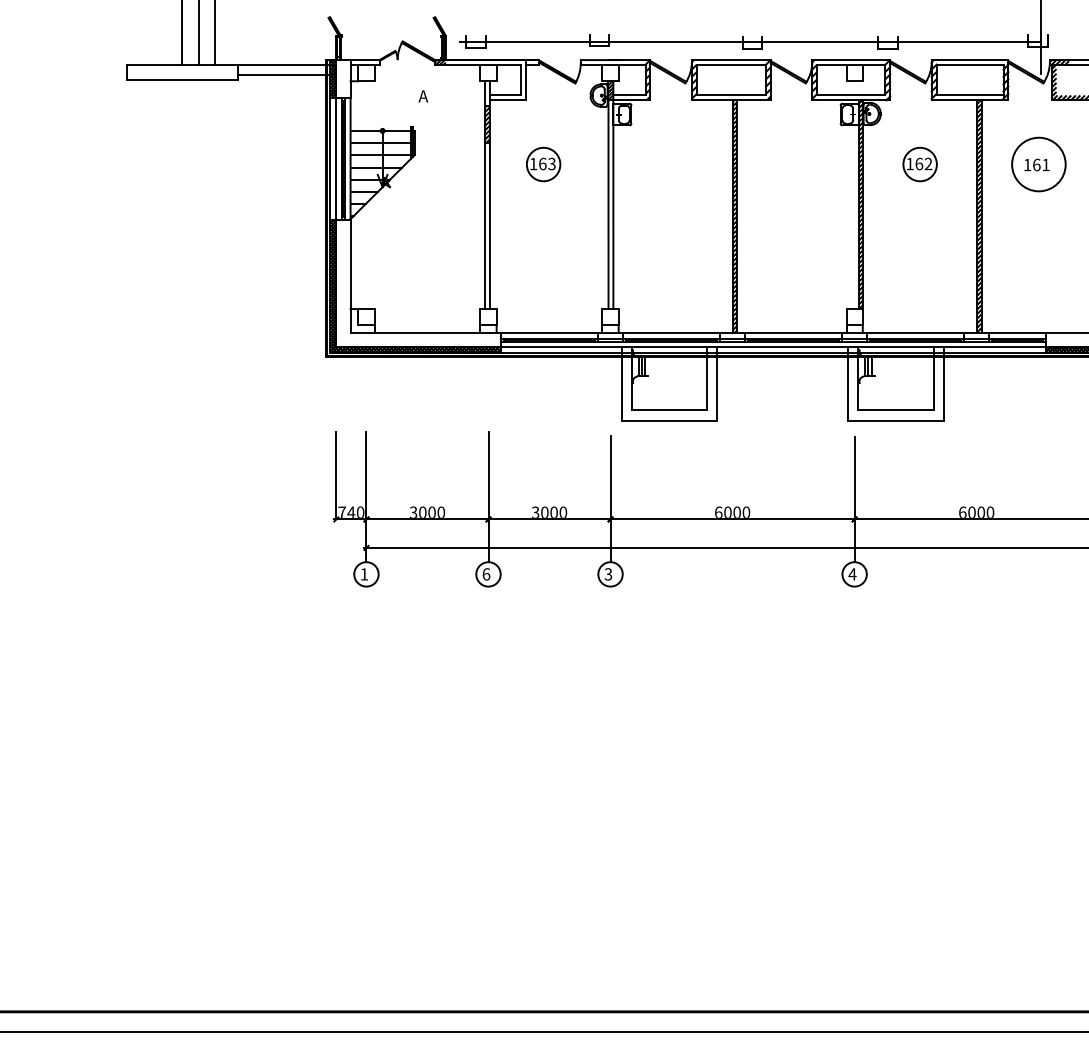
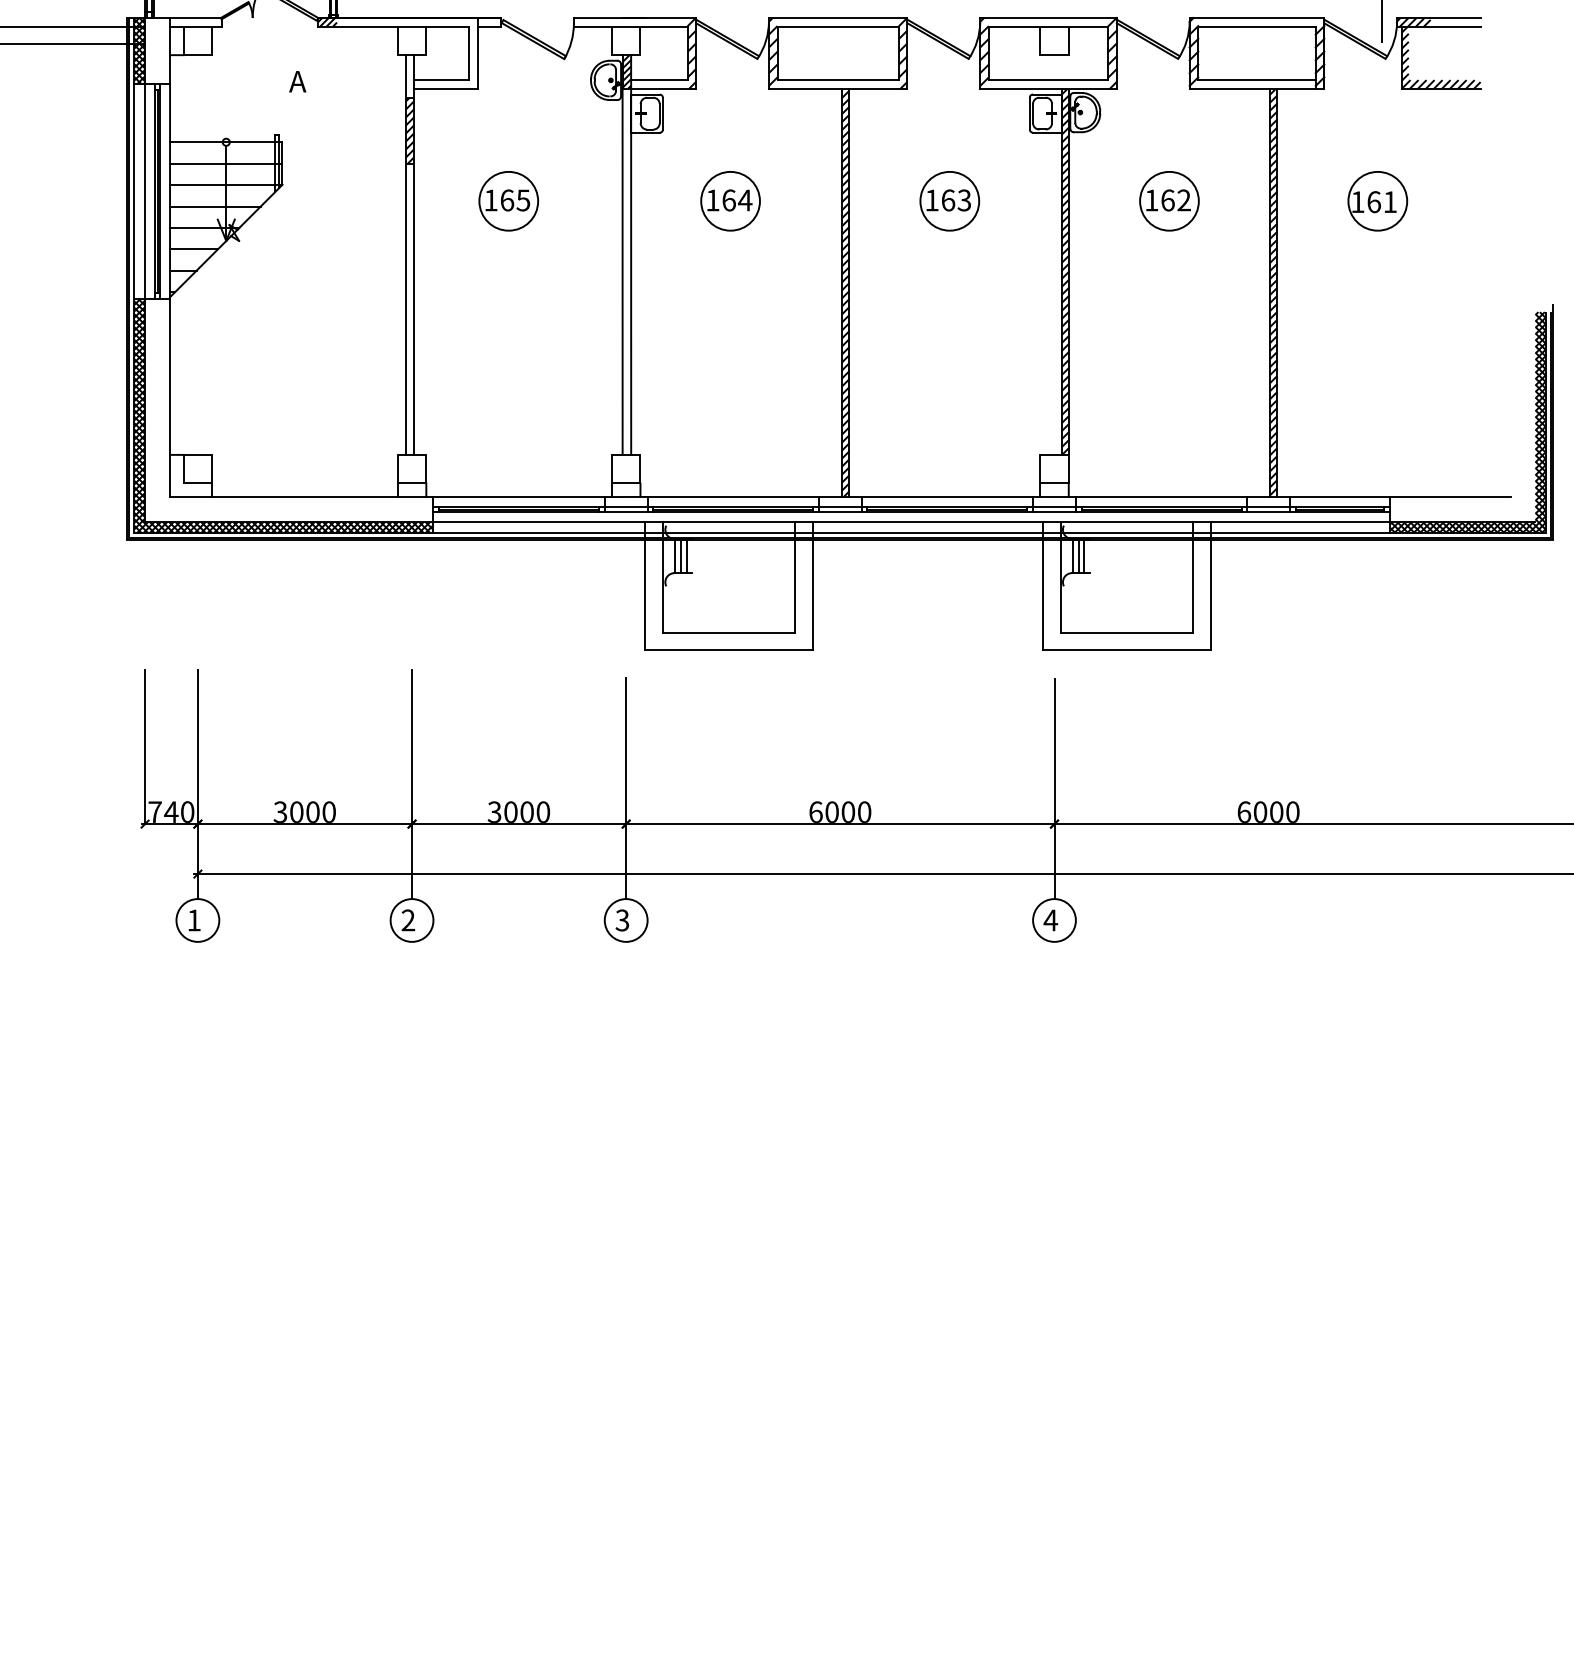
text: (551, 163) -> (522, 199), 163 -> 165
part: (669, 164) -> (729, 201), added
part: (794, 164) -> (948, 201), added
circle: (1038, 164) -> (1377, 201), size x0.62
text: (486, 574) -> (408, 920), 6 -> 2

